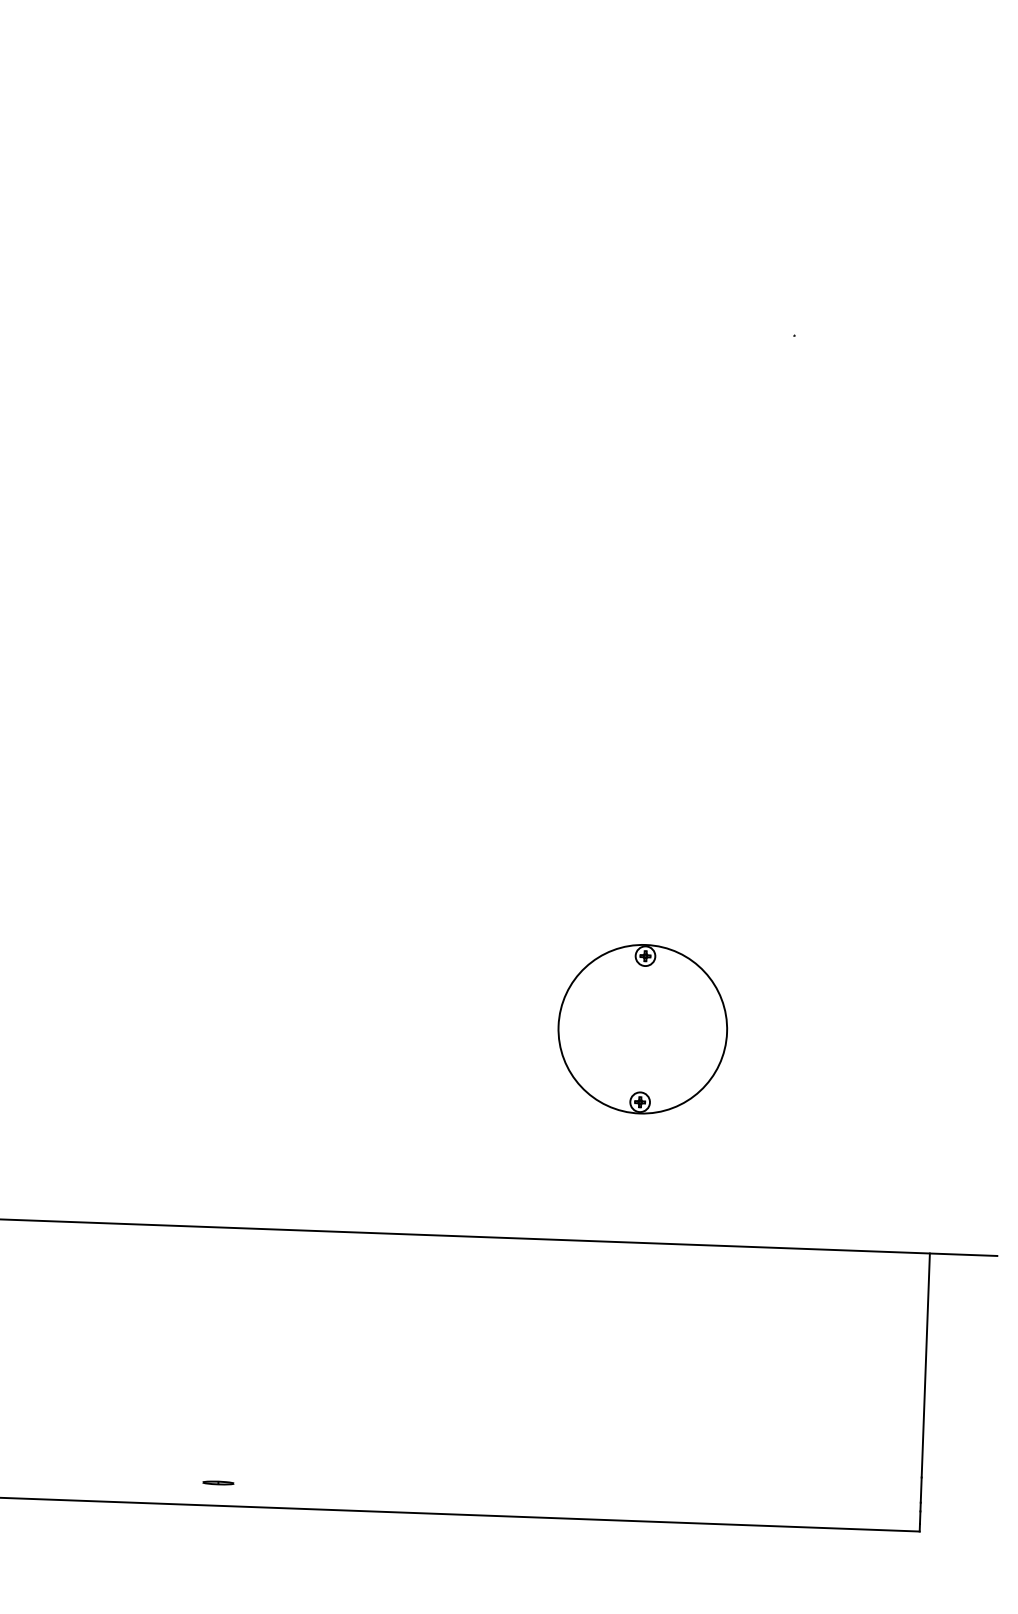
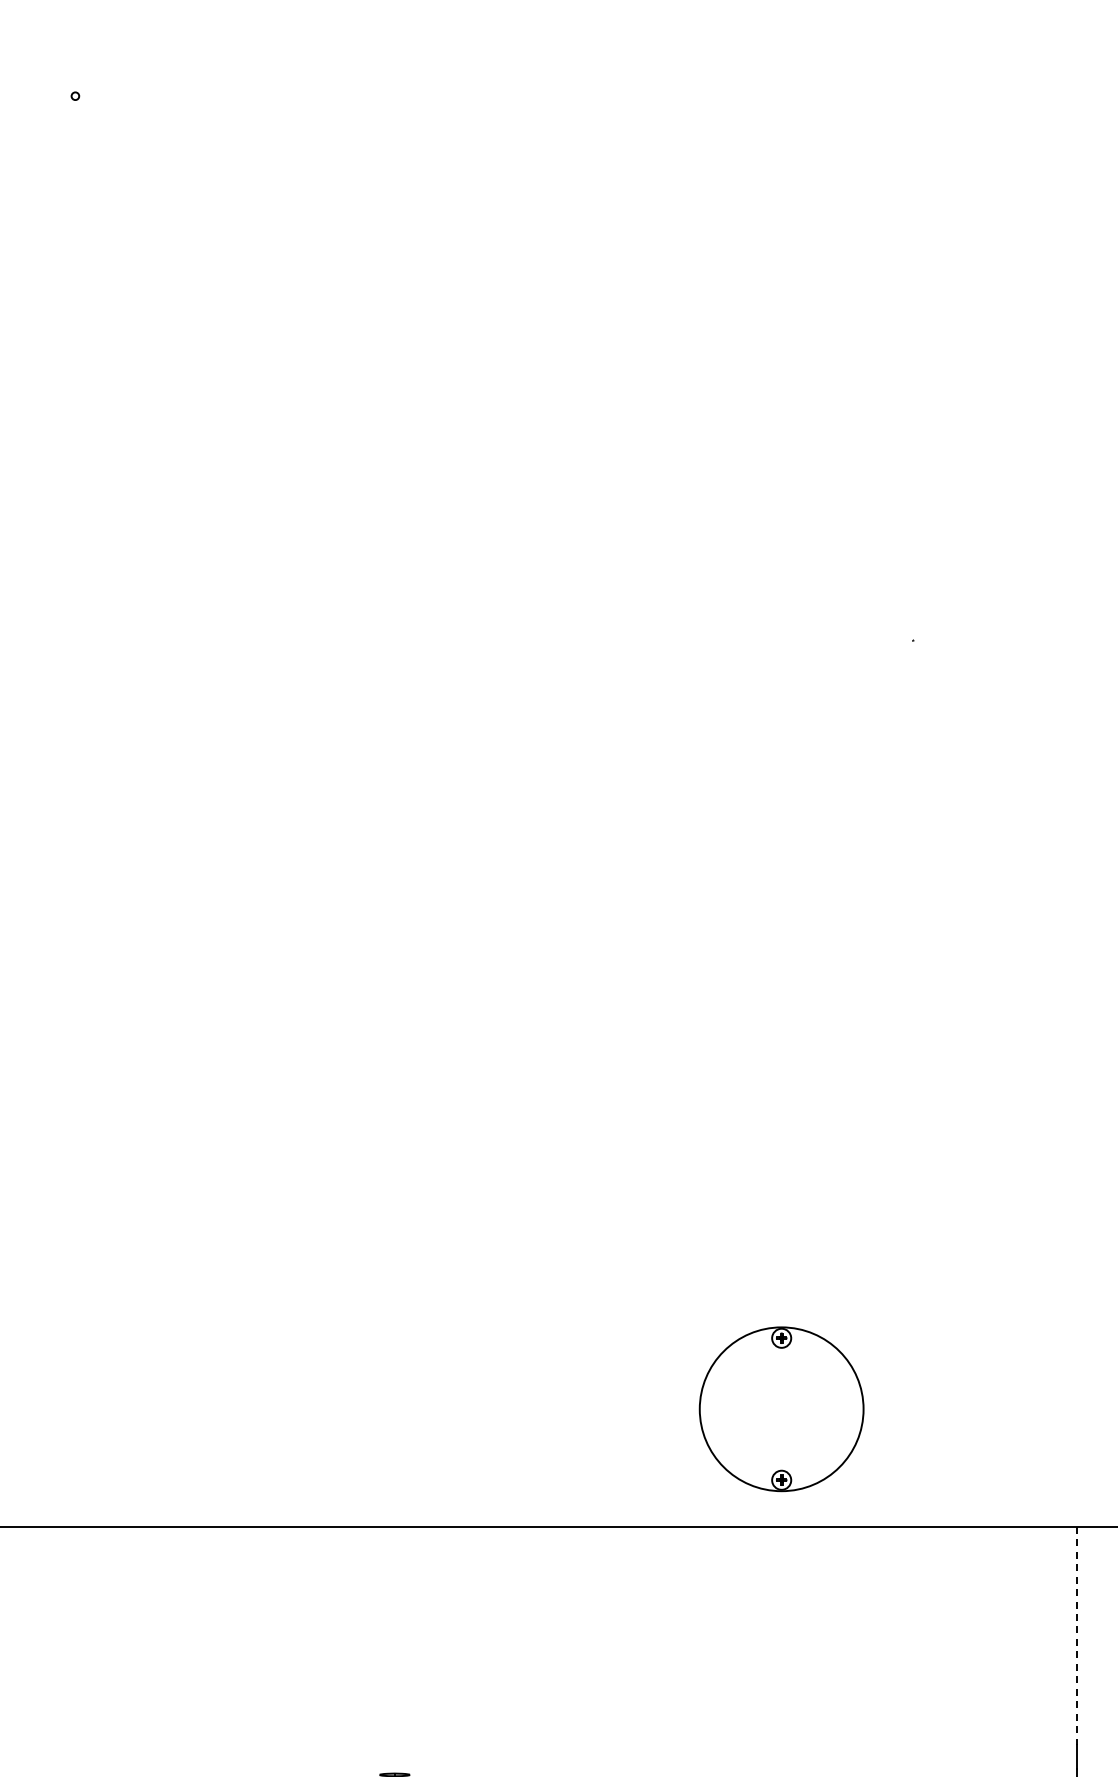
part: (642, 1029) -> (781, 1409), moved
line: (925, 1365) -> (1077, 1635), solid -> dashed

